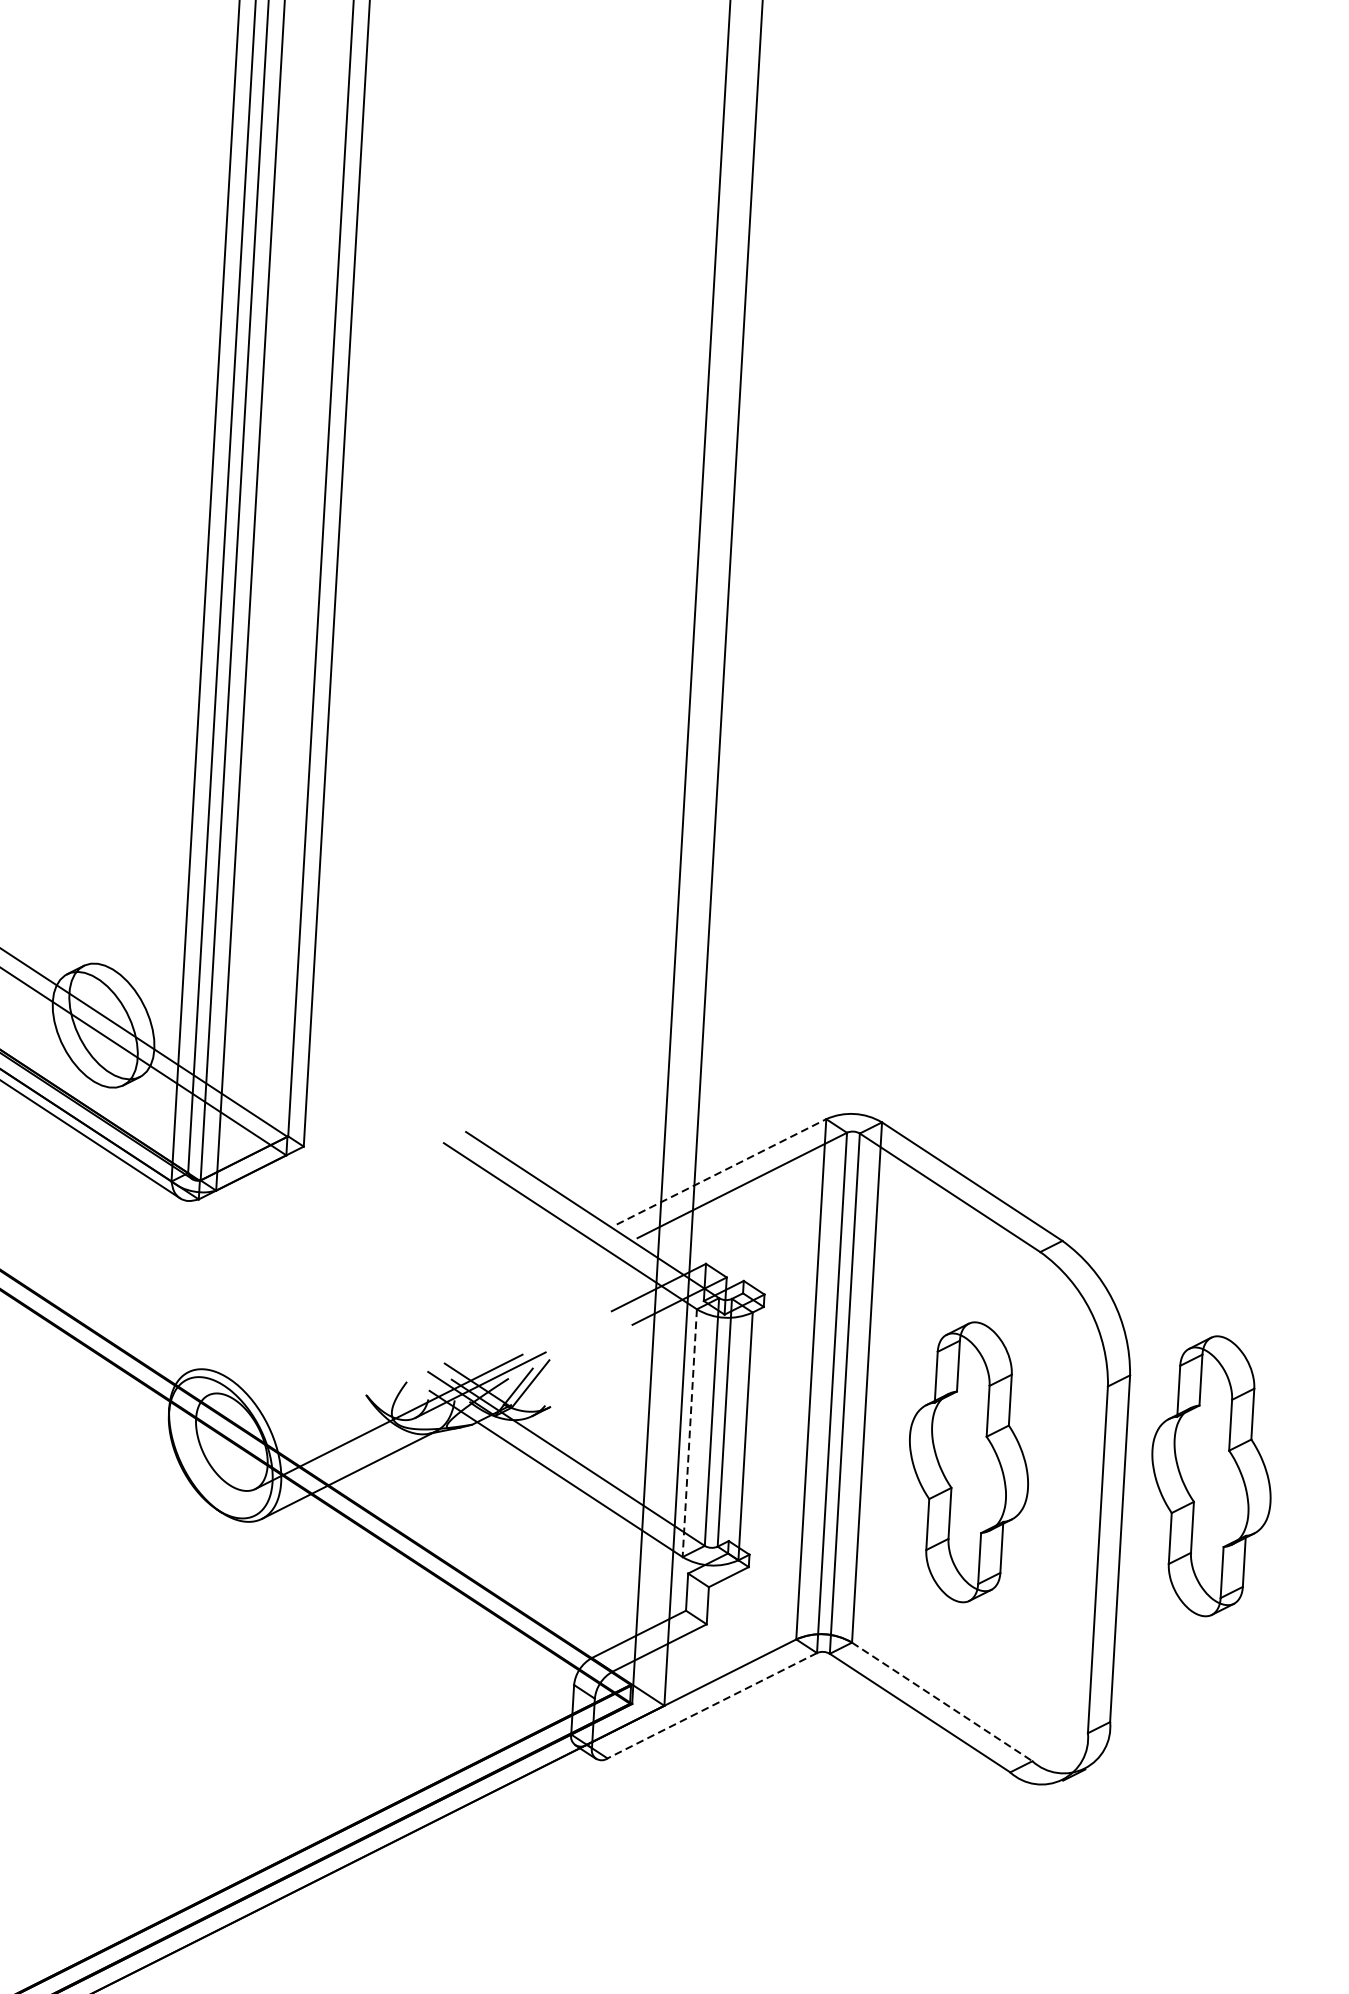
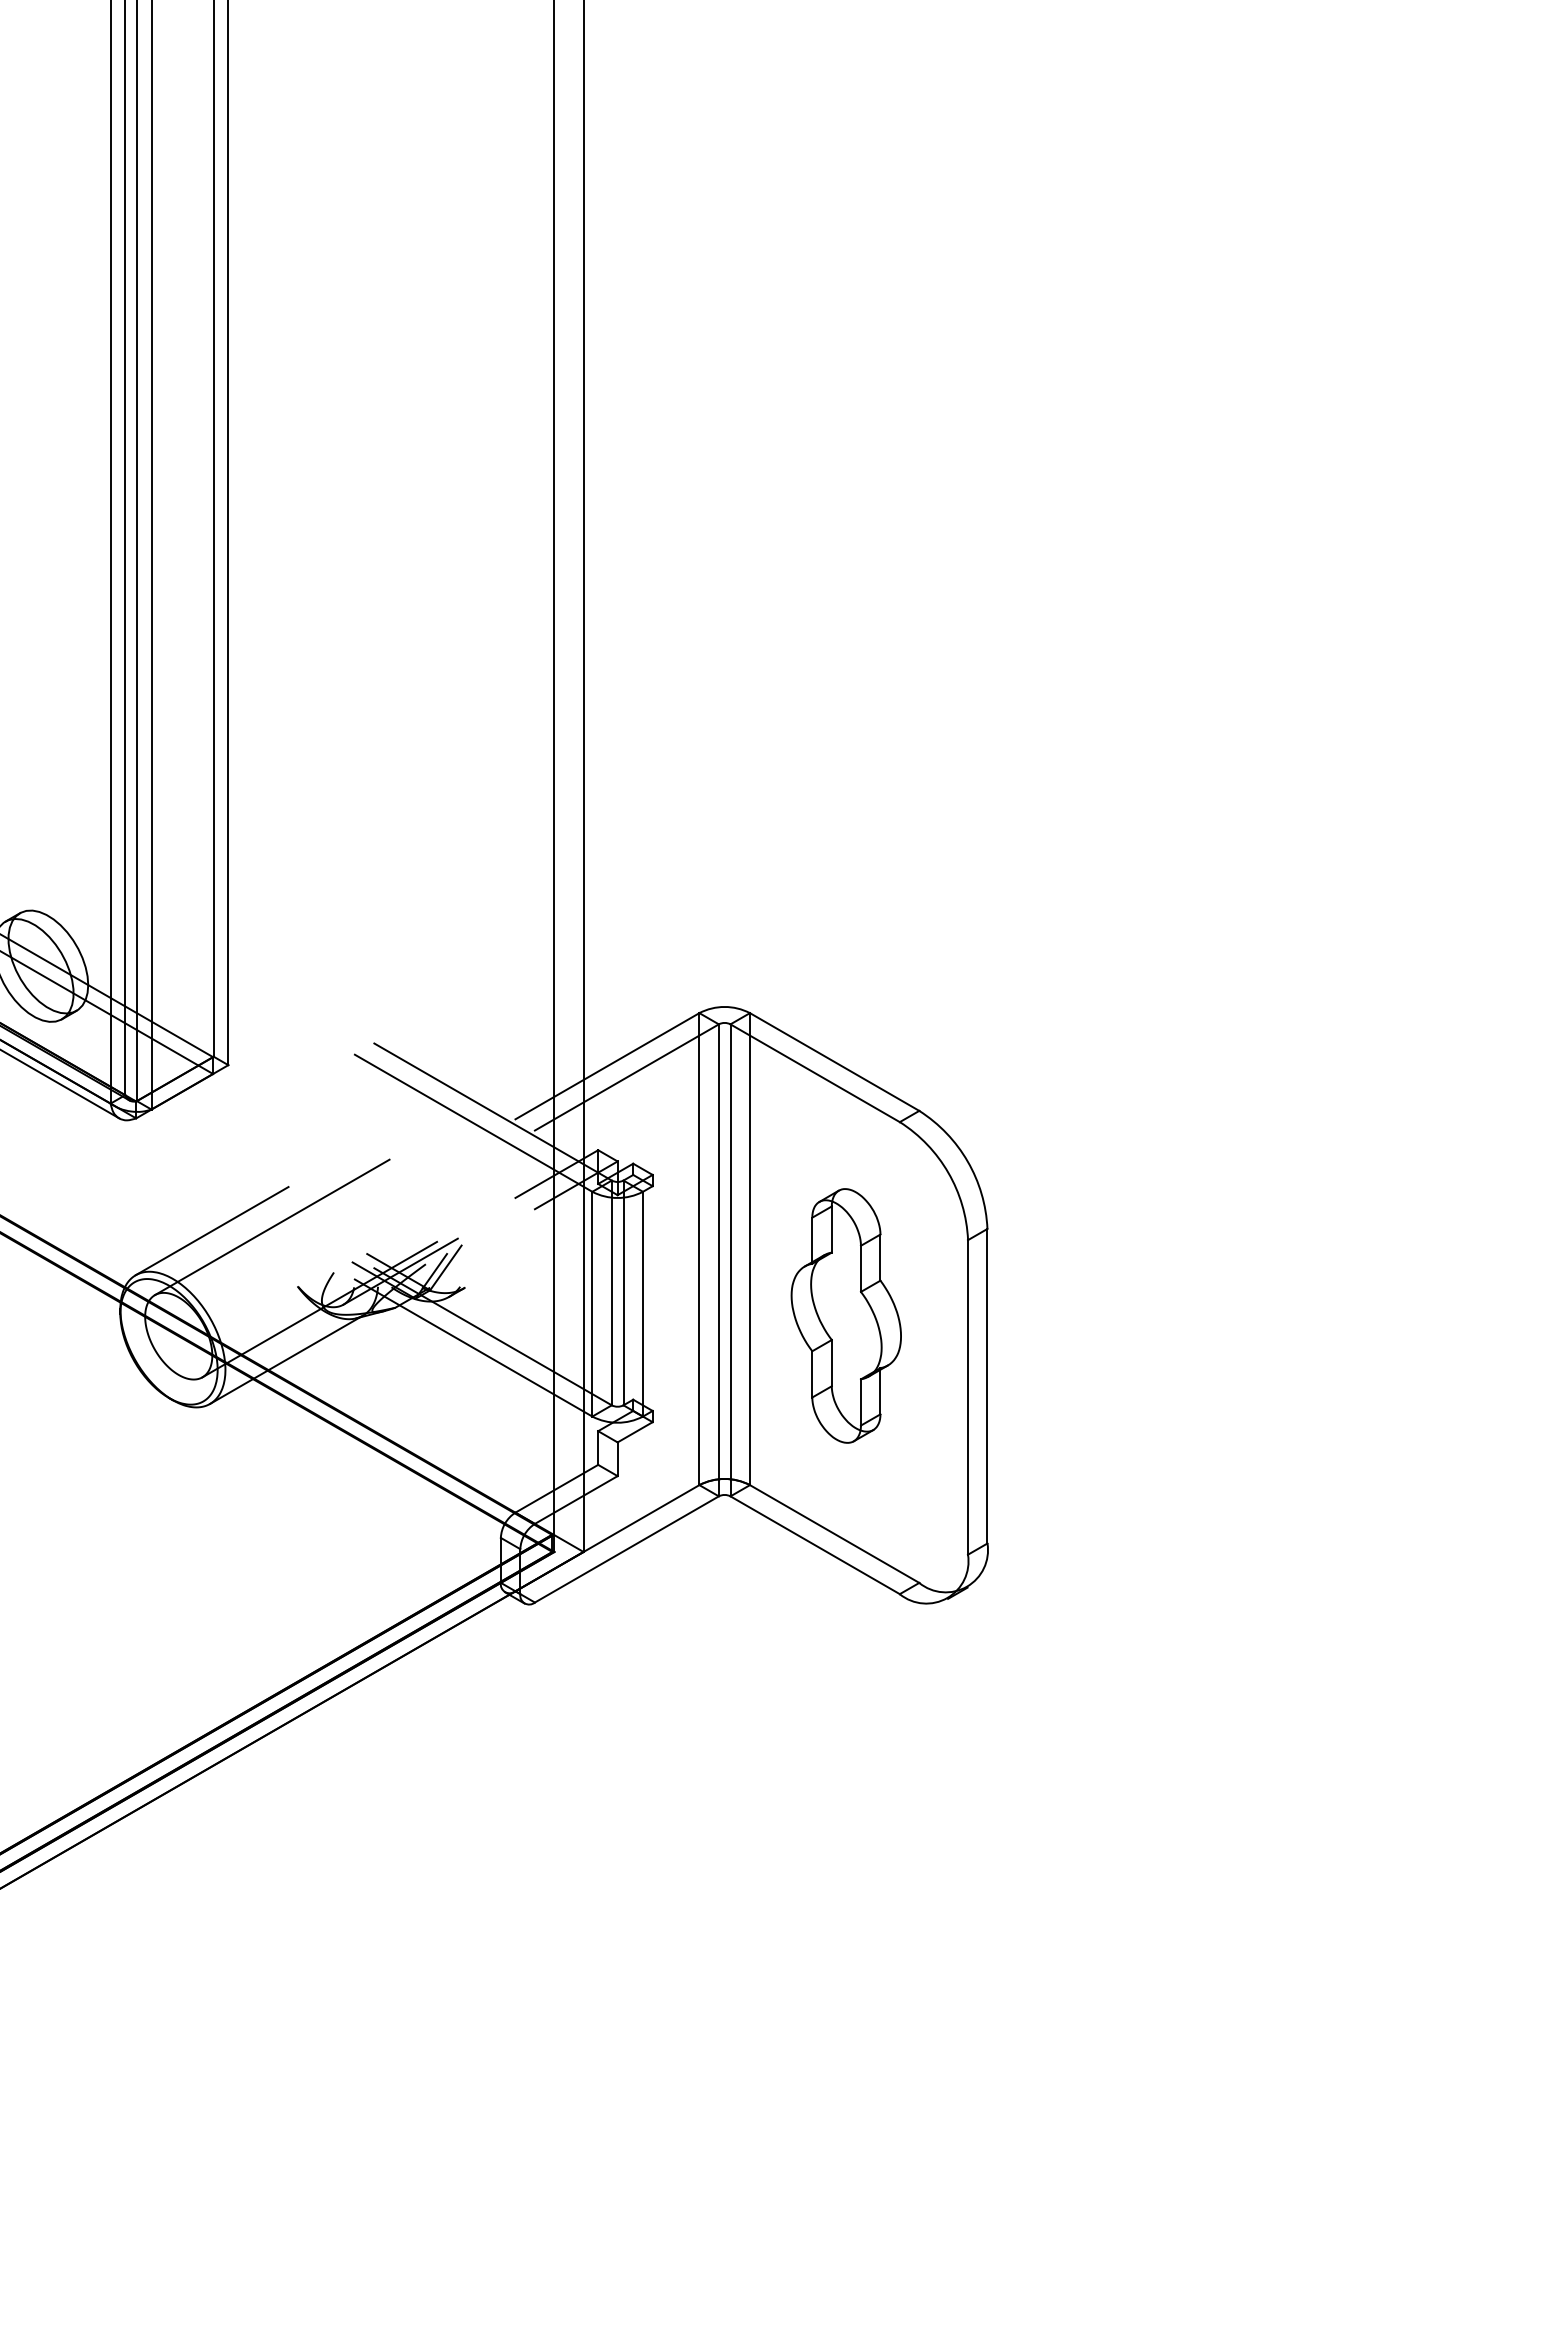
line: (721, 1171) -> (607, 1065), dashed -> solid
line: (274, 1328) -> (211, 1231), added
line: (342, 1328) -> (272, 1227), added
line: (689, 1433) -> (592, 1304), dashed -> solid
part: (1210, 1475) -> (1065, 1315), removed
line: (942, 1702) -> (834, 1534), dashed -> solid
line: (711, 1705) -> (626, 1549), dashed -> solid

